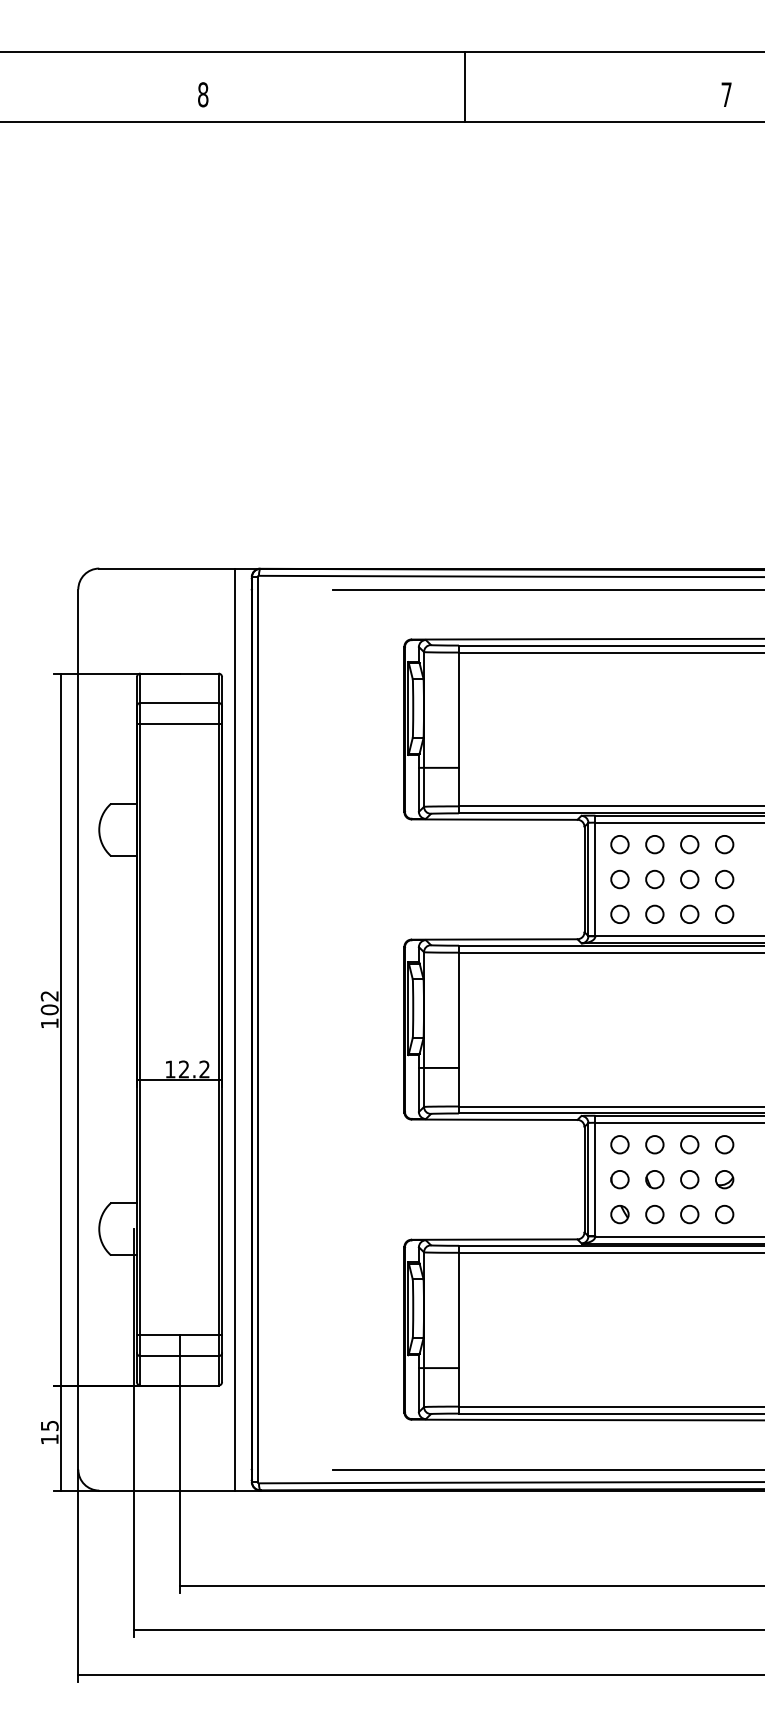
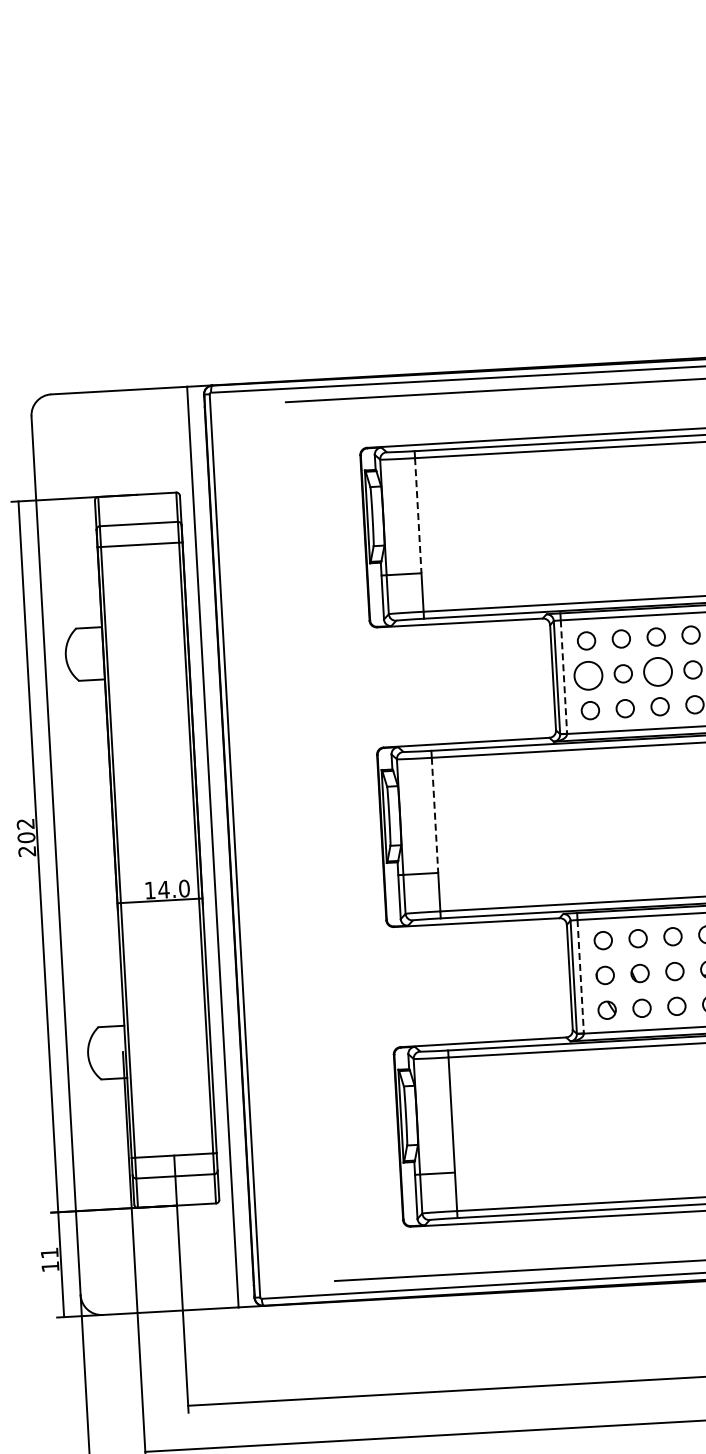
line: (458, 710) -> (417, 516), solid -> dashed
line: (595, 879) -> (564, 677), solid -> dashed
circle: (619, 879) -> (588, 675), size x1.6
circle: (689, 879) -> (657, 671), size x1.6
line: (458, 1010) -> (434, 815), solid -> dashed
text: (49, 1023) -> (26, 851), 102 -> 202
text: (194, 1069) -> (174, 889), 12.2 -> 14.0
line: (595, 1179) -> (580, 976), solid -> dashed
text: (49, 1425) -> (49, 1252), 15 -> 11

